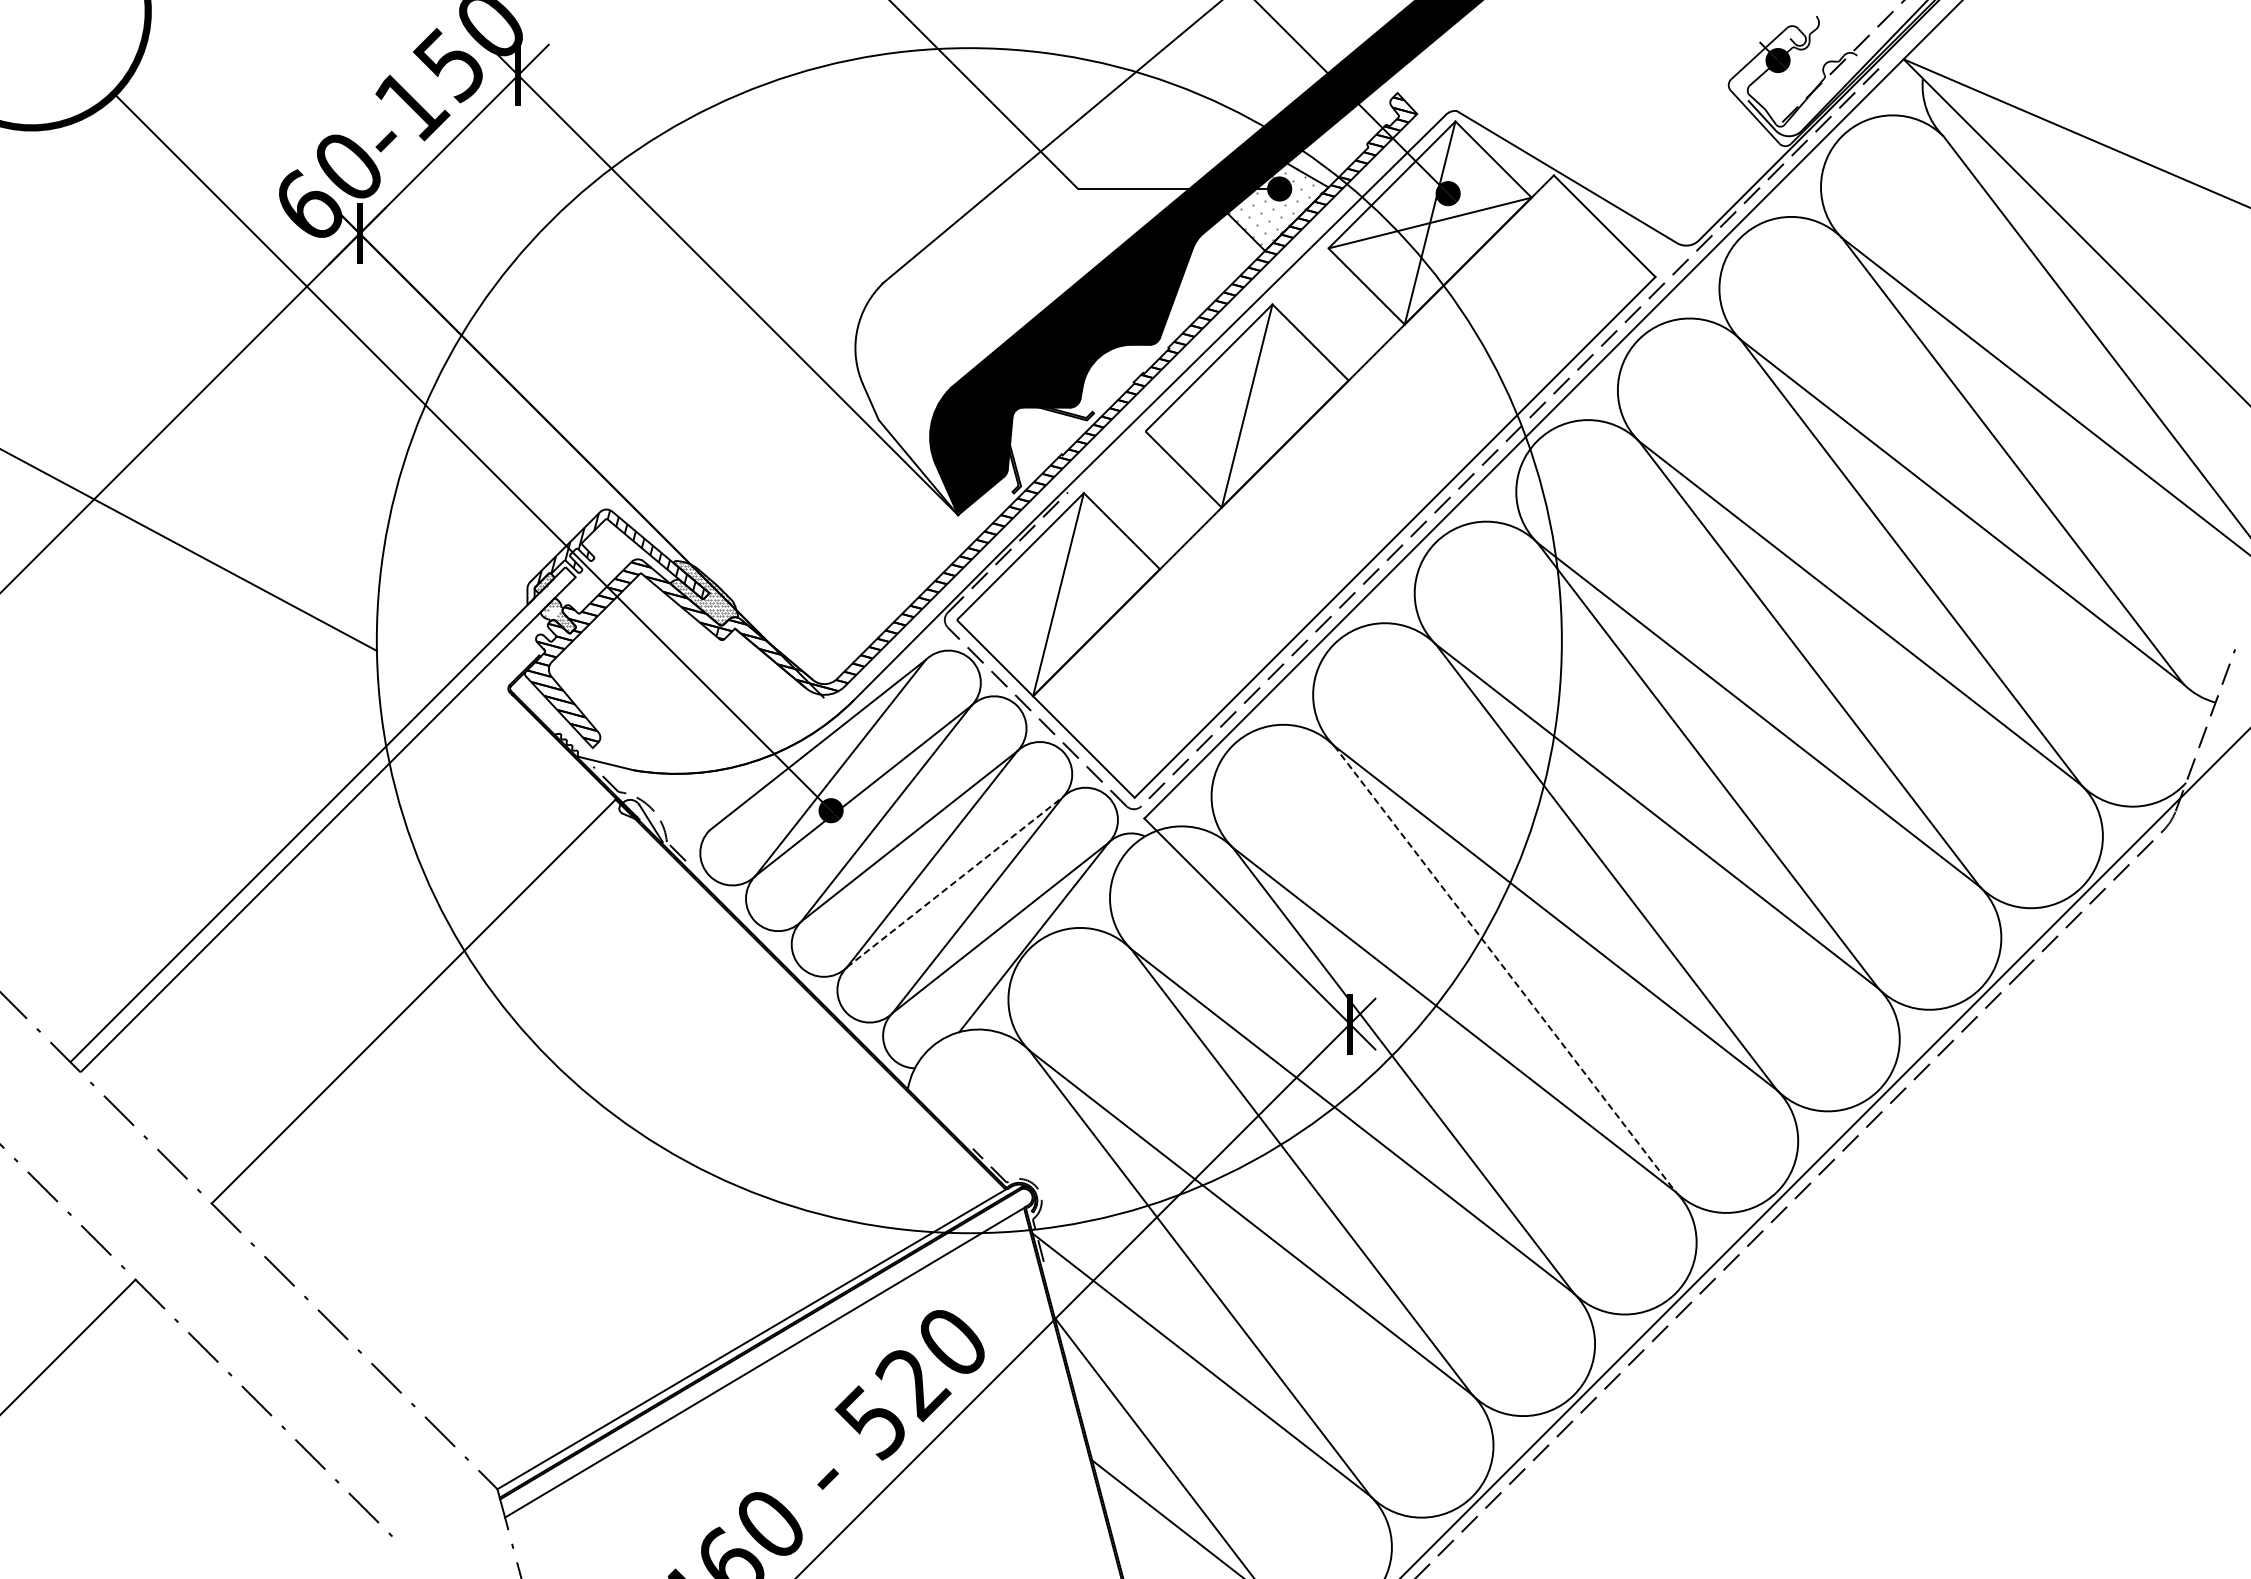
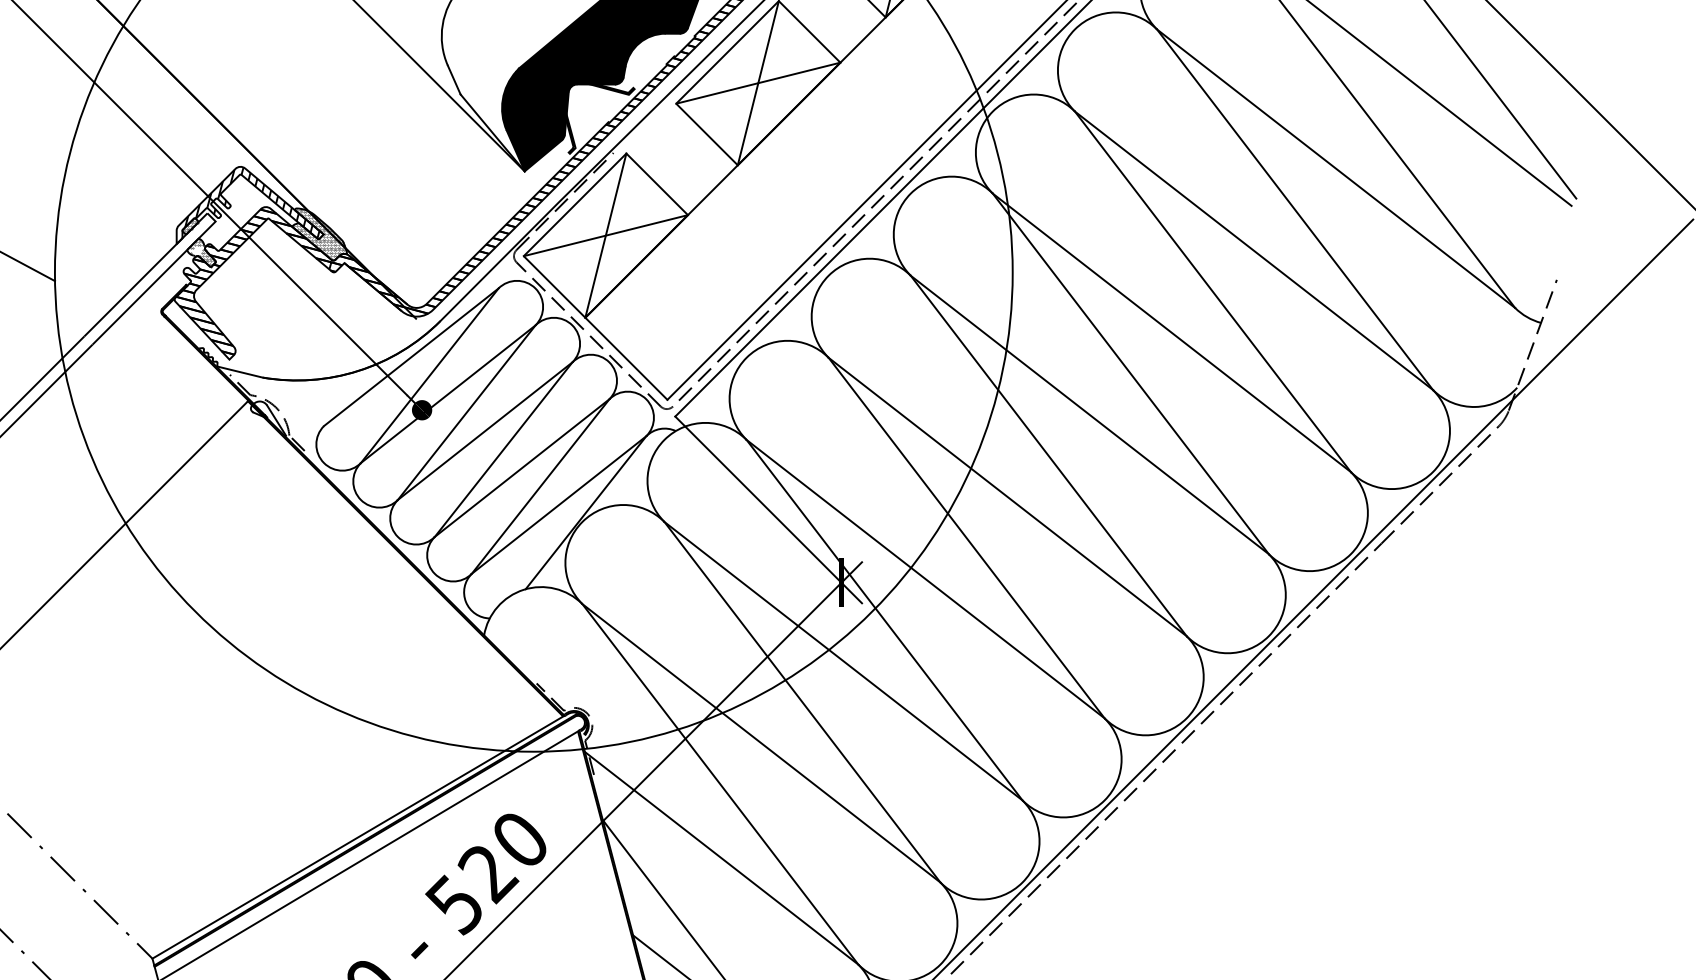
line: (1246, 405) -> (757, 82), added
line: (1058, 594) -> (605, 235), added
line: (955, 881) -> (522, 467), dashed -> solid
line: (1504, 968) -> (966, 537), dashed -> solid

